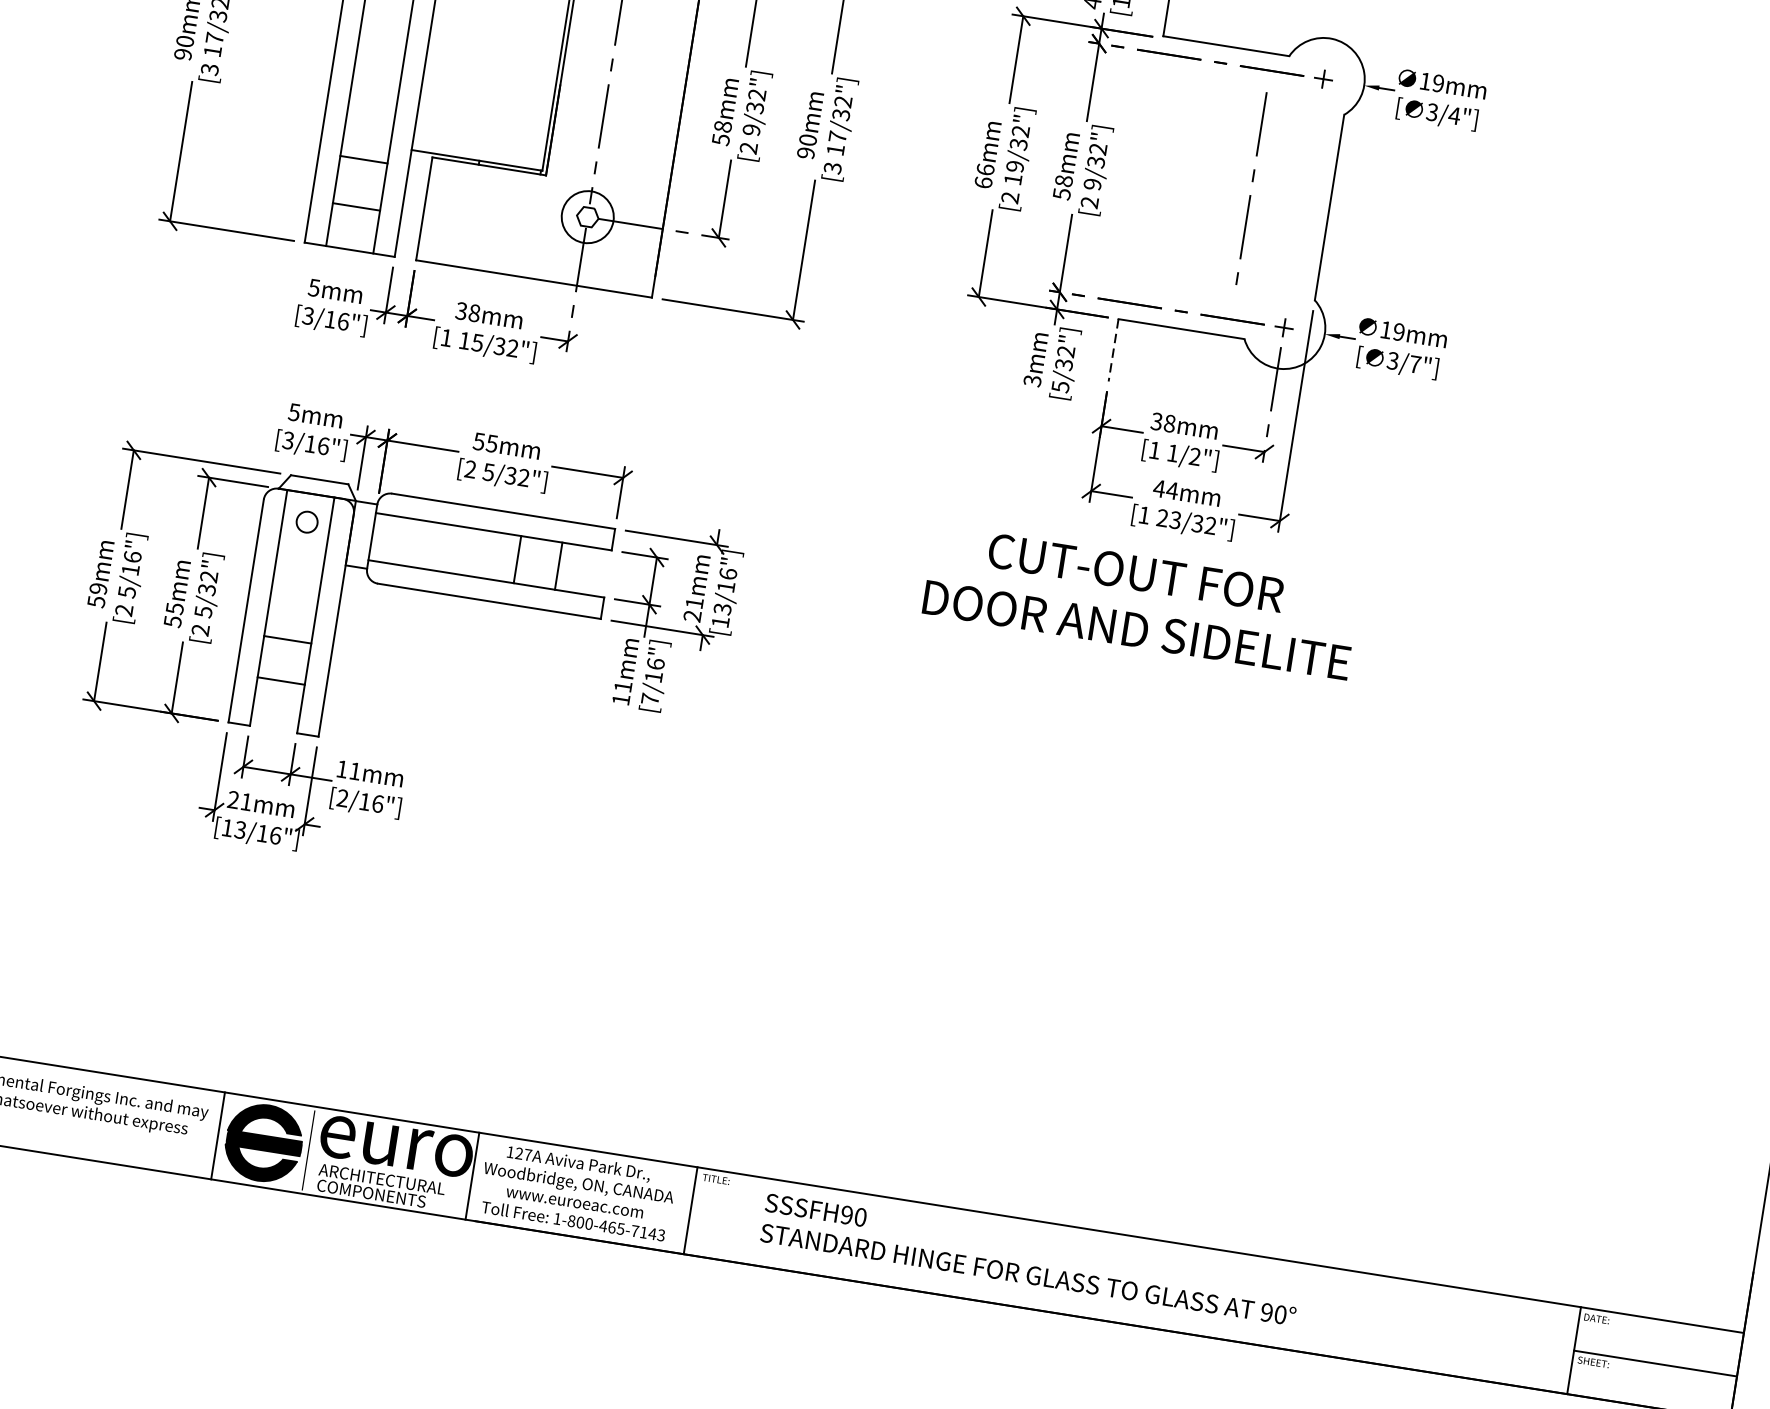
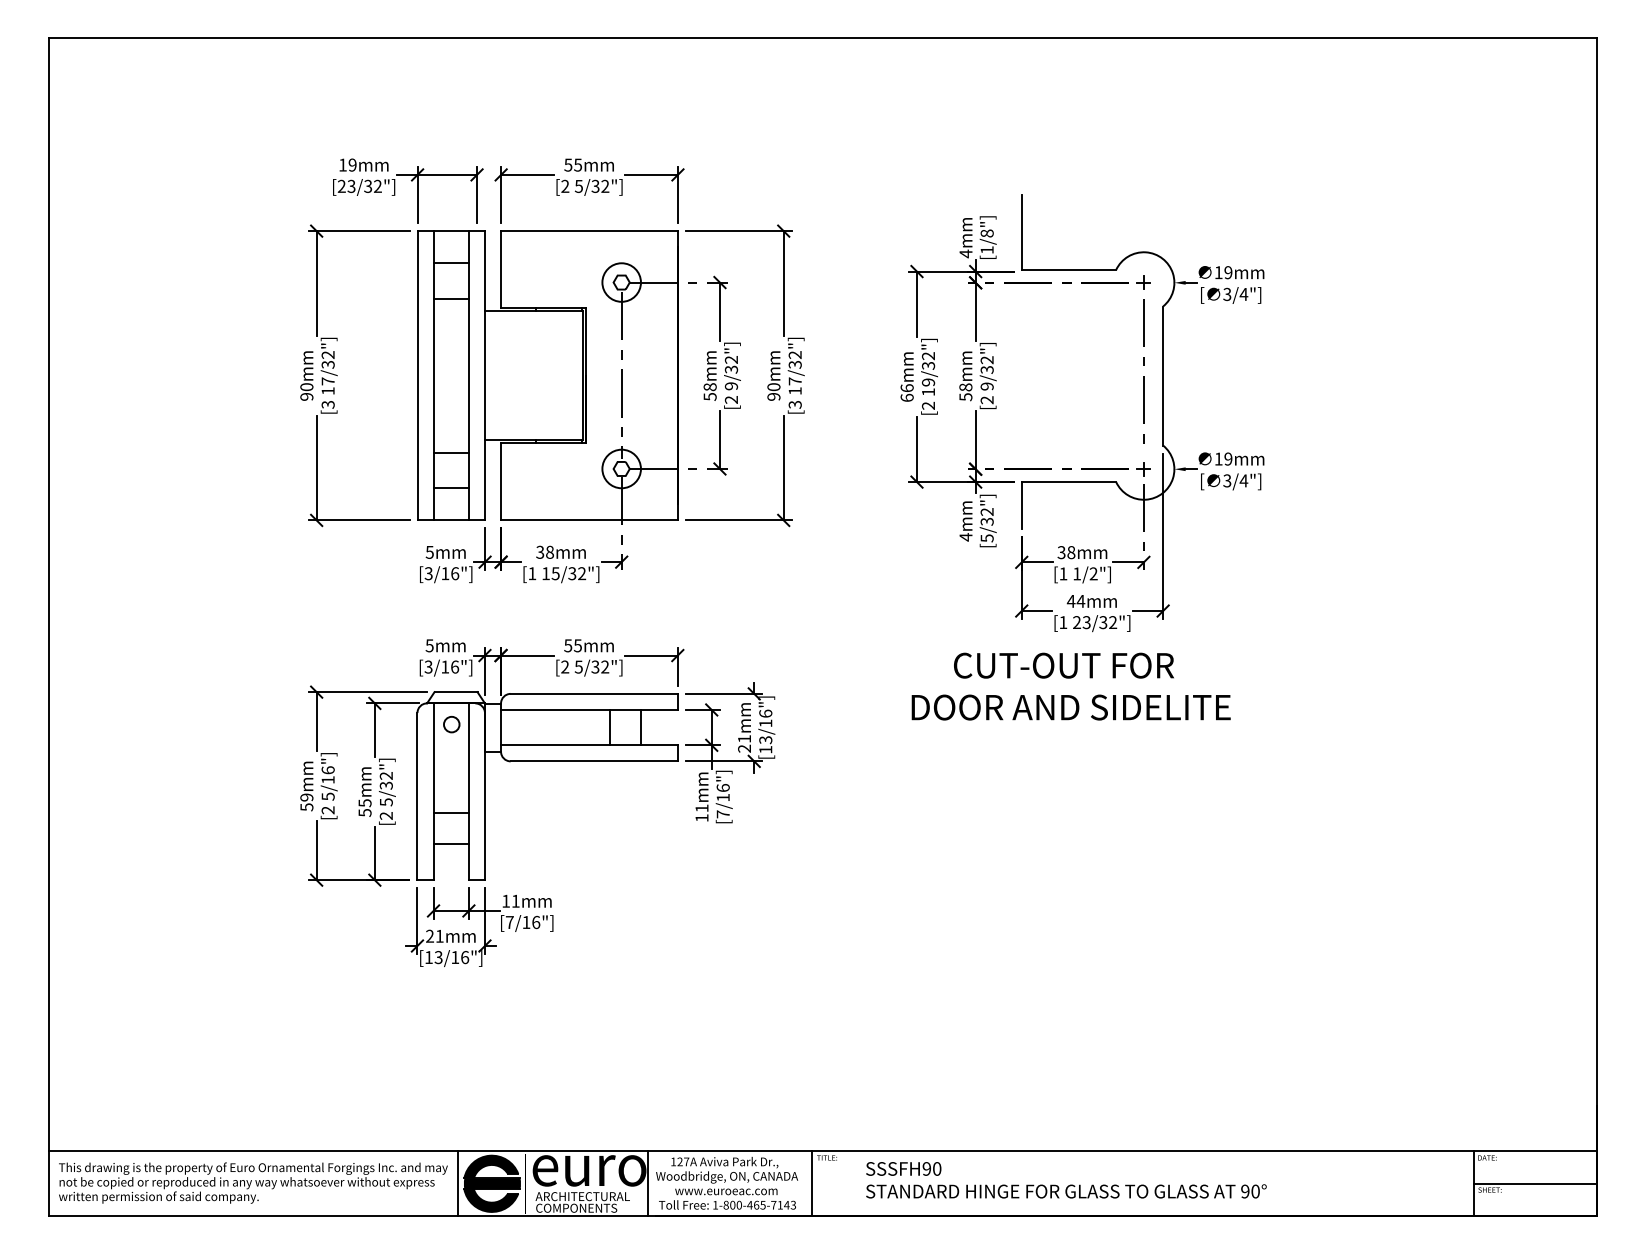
line: (1249, 195) -> (1143, 376), moved
line: (1113, 350) -> (1021, 505), dashed -> solid
text: (1414, 363) -> (1243, 480), 3/7"] -> 3/4"]
text: (1031, 381) -> (965, 537), 3mm -> 4mm
text: (342, 796) -> (509, 921), [2/16"] -> [7/16"]

